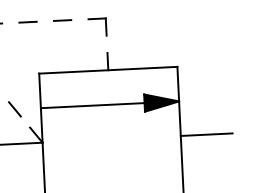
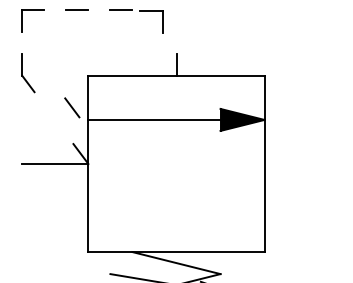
part: (97, 19) -> (151, 11), moved
line: (15, 109) -> (72, 107), moved
line: (206, 134) -> (297, 163), removed

